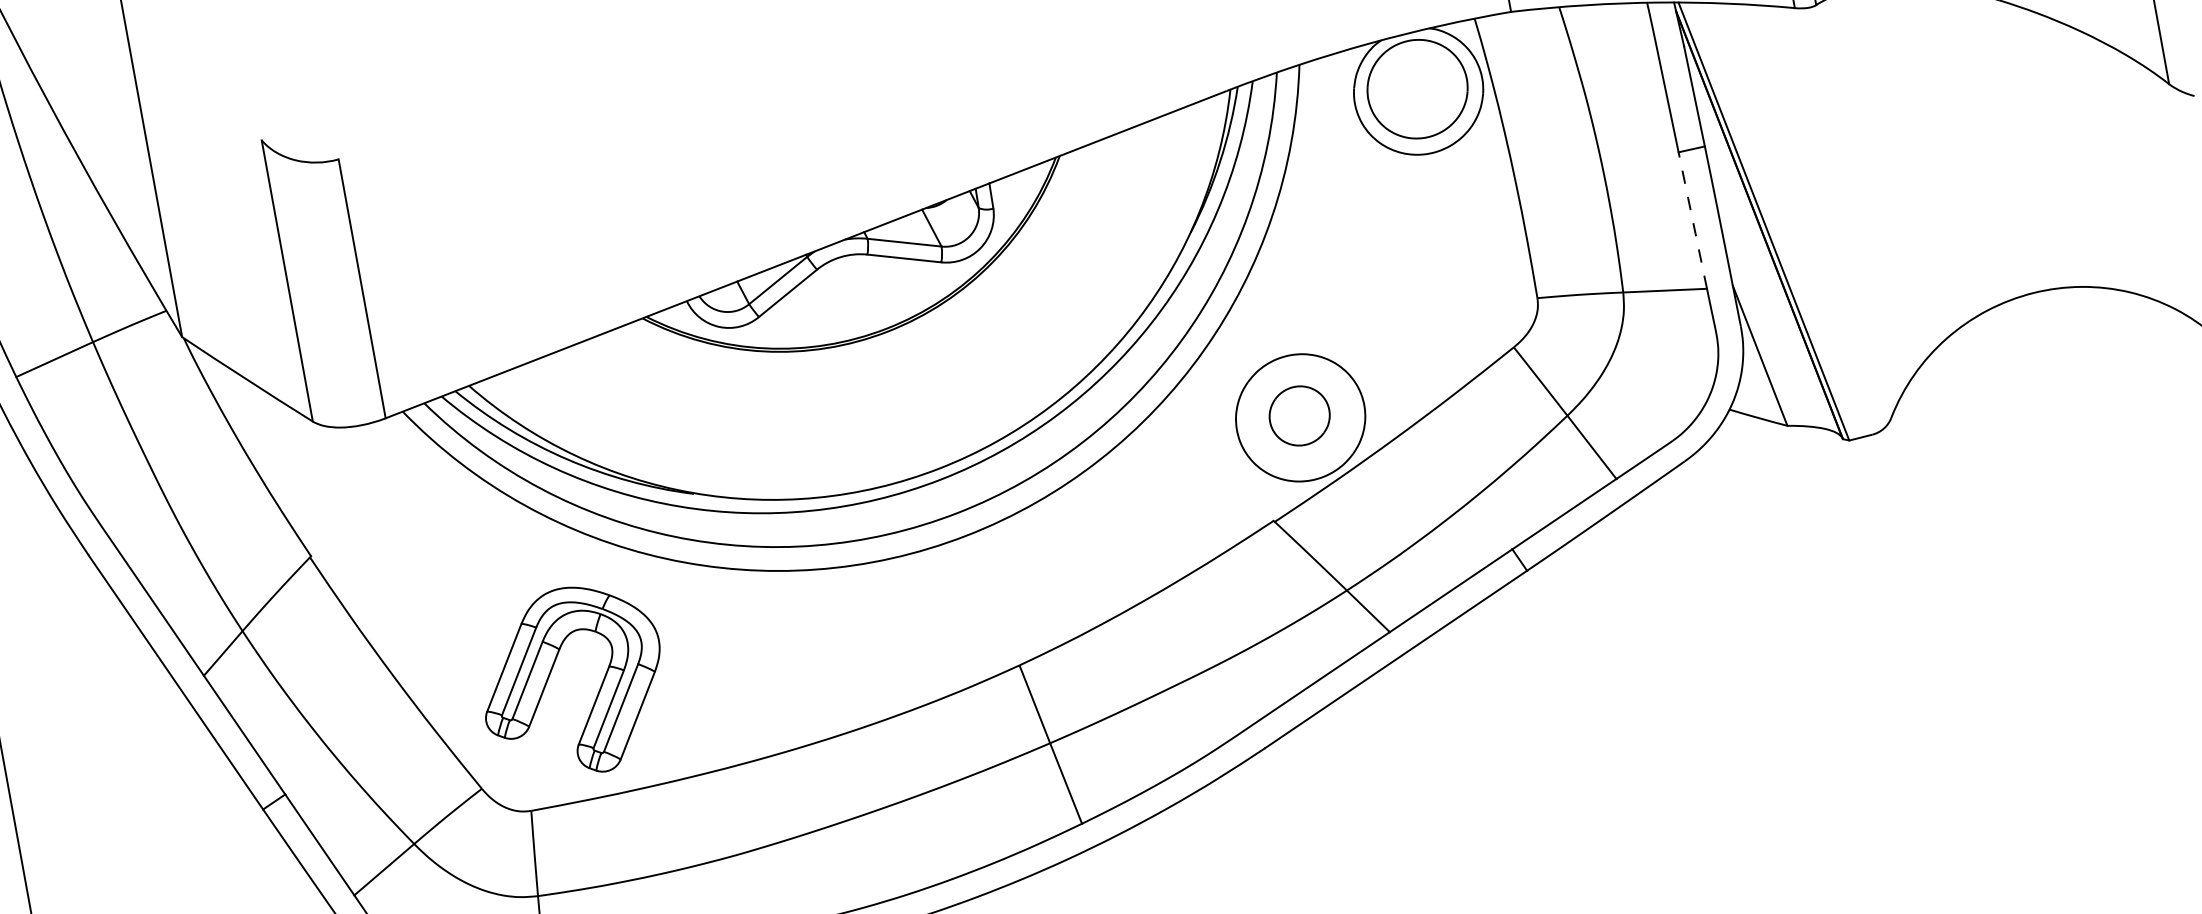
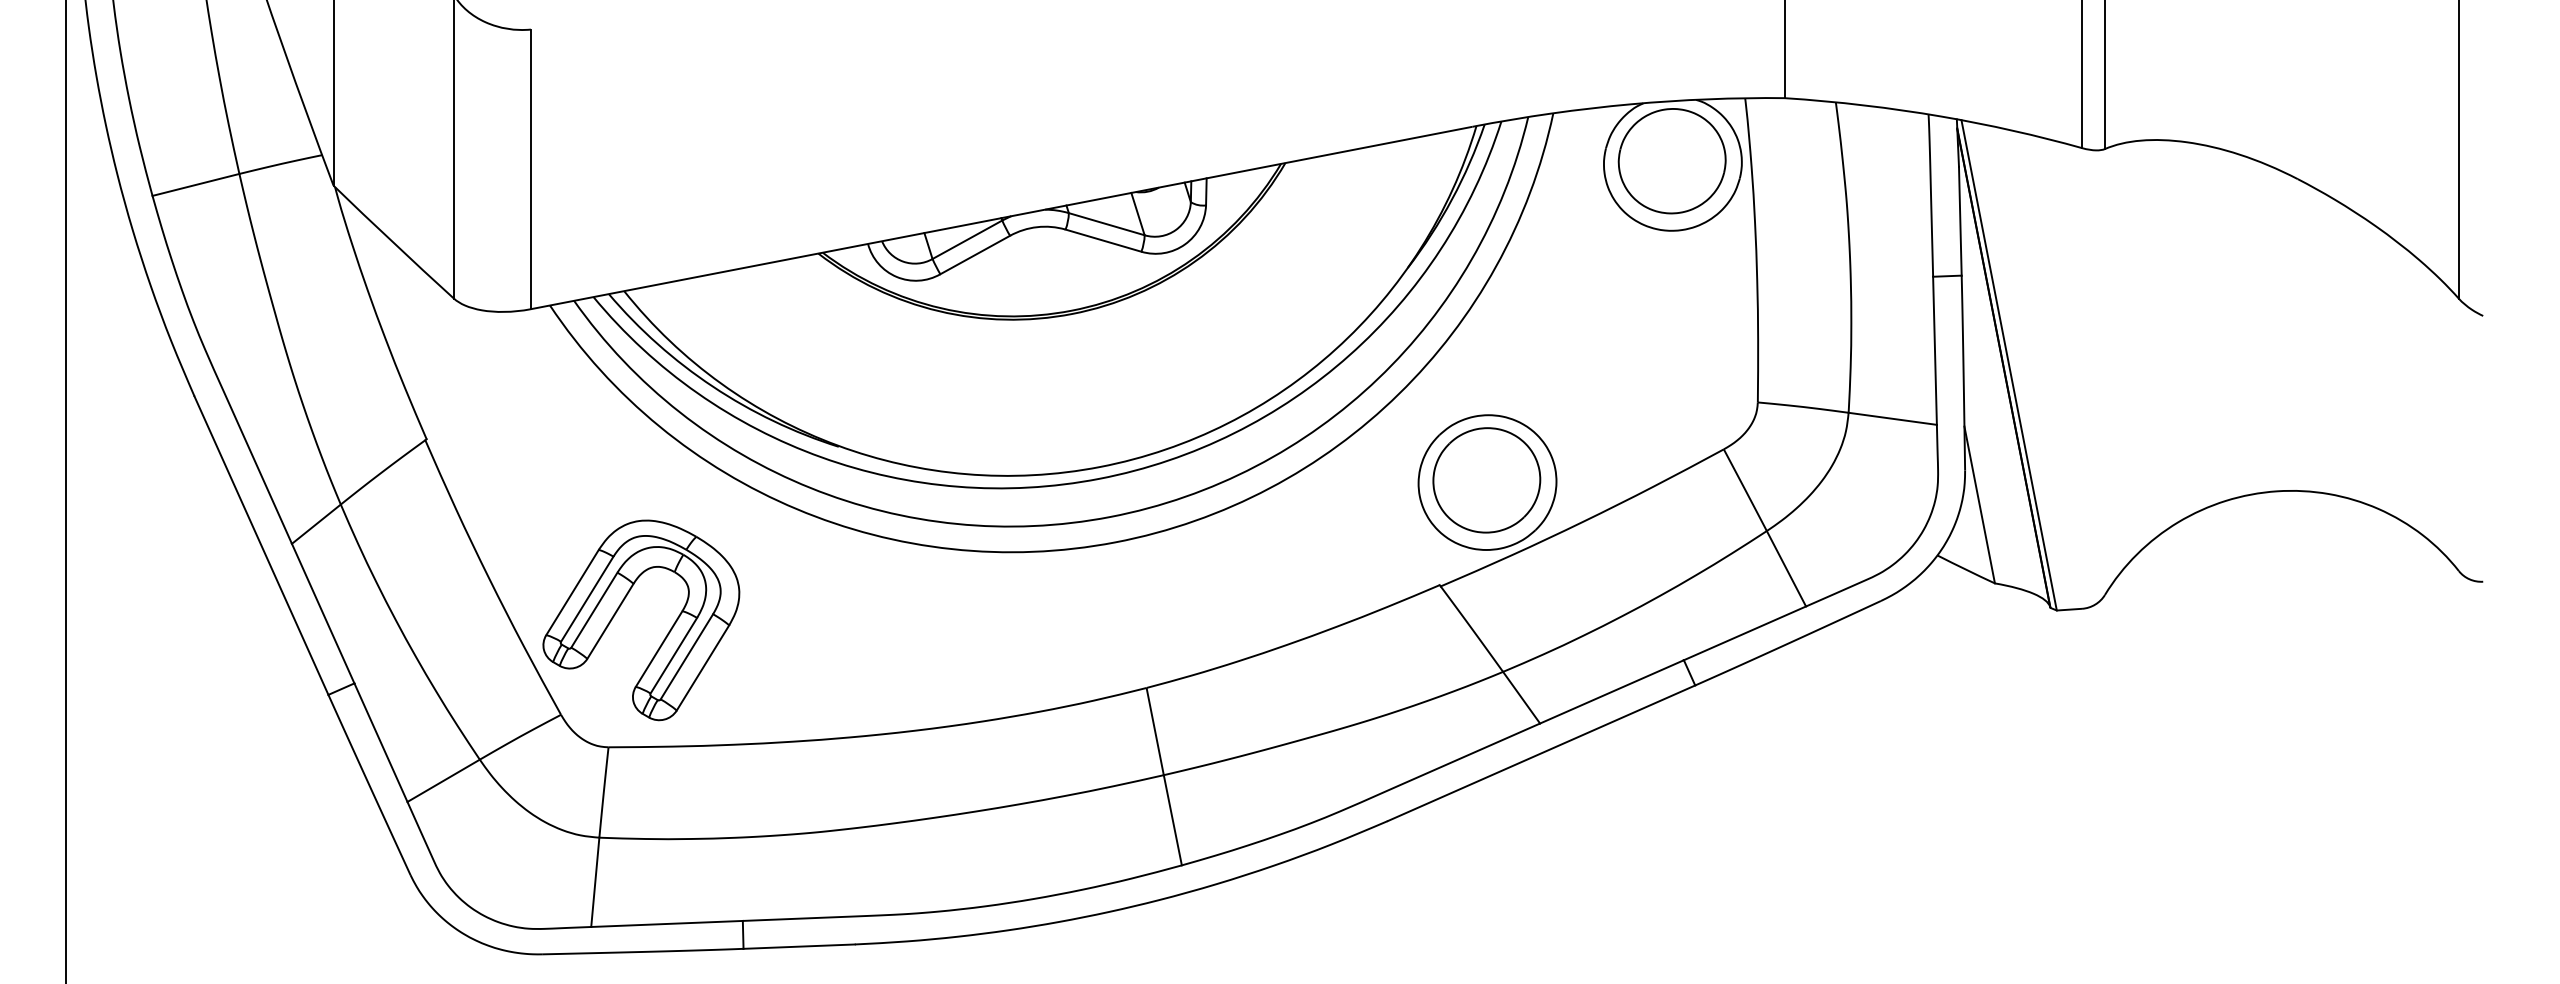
line: (1692, 220) -> (1934, 350), dashed -> solid
part: (1299, 416) -> (1486, 480), size x1.67
part: (551, 673) -> (620, 607), moved

